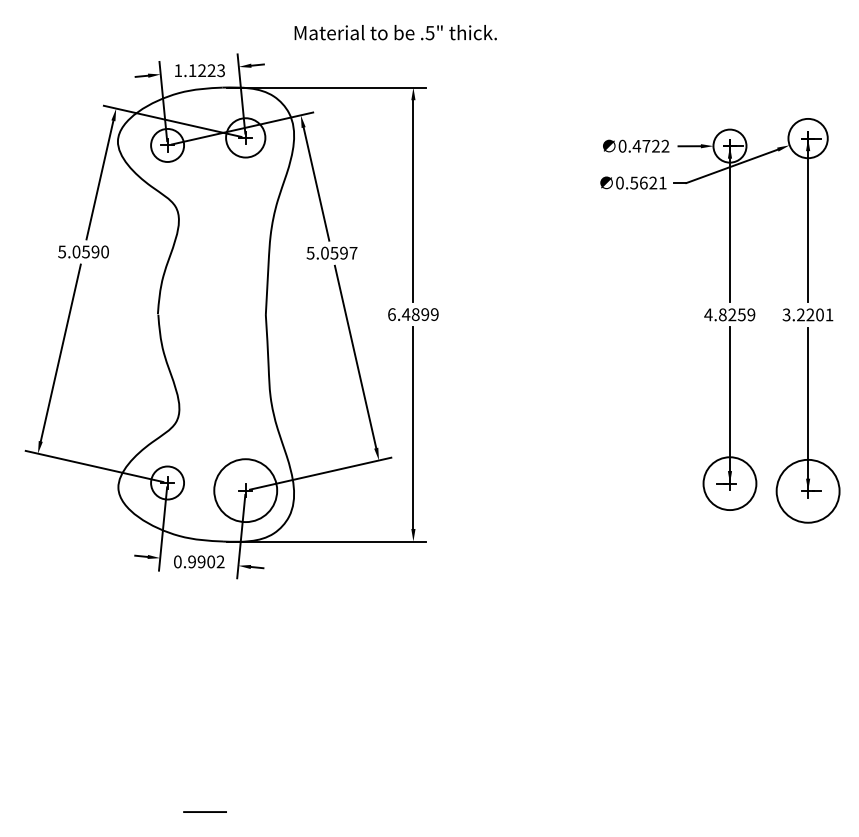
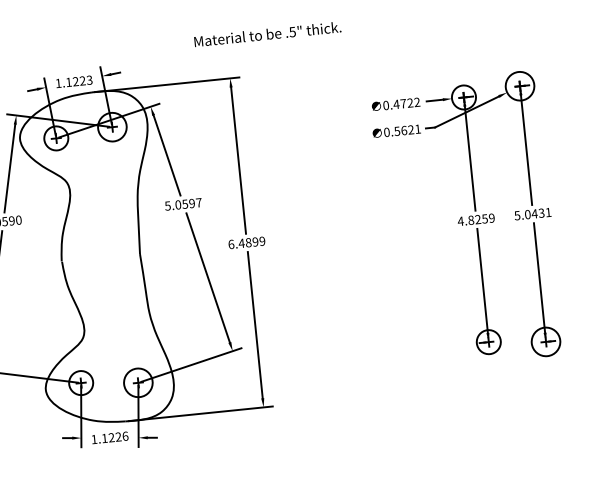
text: (395, 32) -> (267, 34), moved
text: (803, 314) -> (529, 214), 3.2201 -> 5.0431
circle: (729, 483) -> (488, 342), size x0.62
circle: (245, 490) -> (138, 382), size x0.62
circle: (807, 490) -> (545, 341), size x0.62
text: (199, 561) -> (110, 437), 0.9902 -> 1.1226

